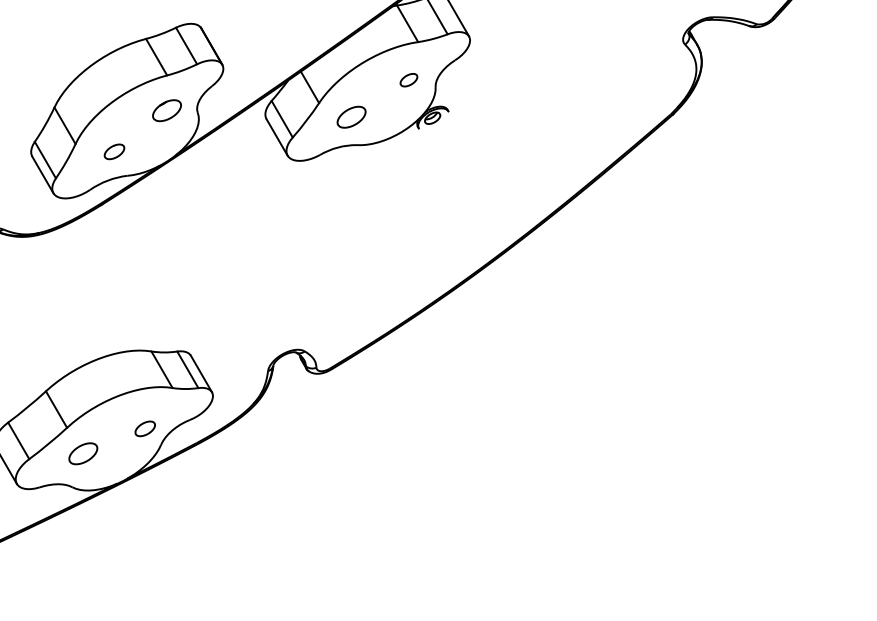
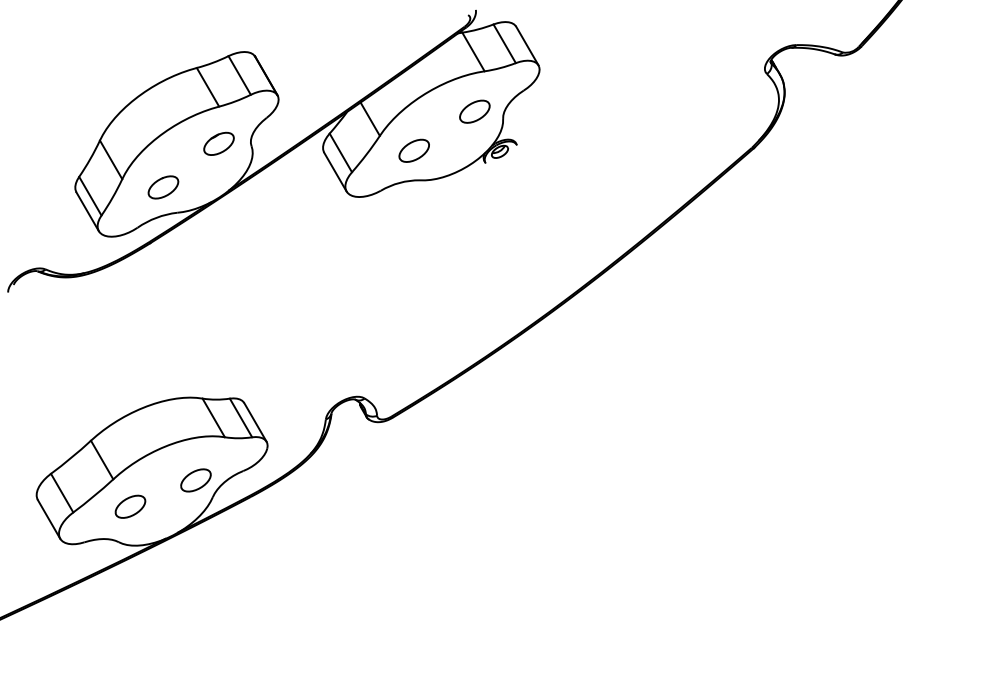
part: (408, 80) -> (474, 111), size x1.67
part: (114, 151) -> (163, 187), size x1.43
part: (144, 428) -> (195, 480), size x1.43

